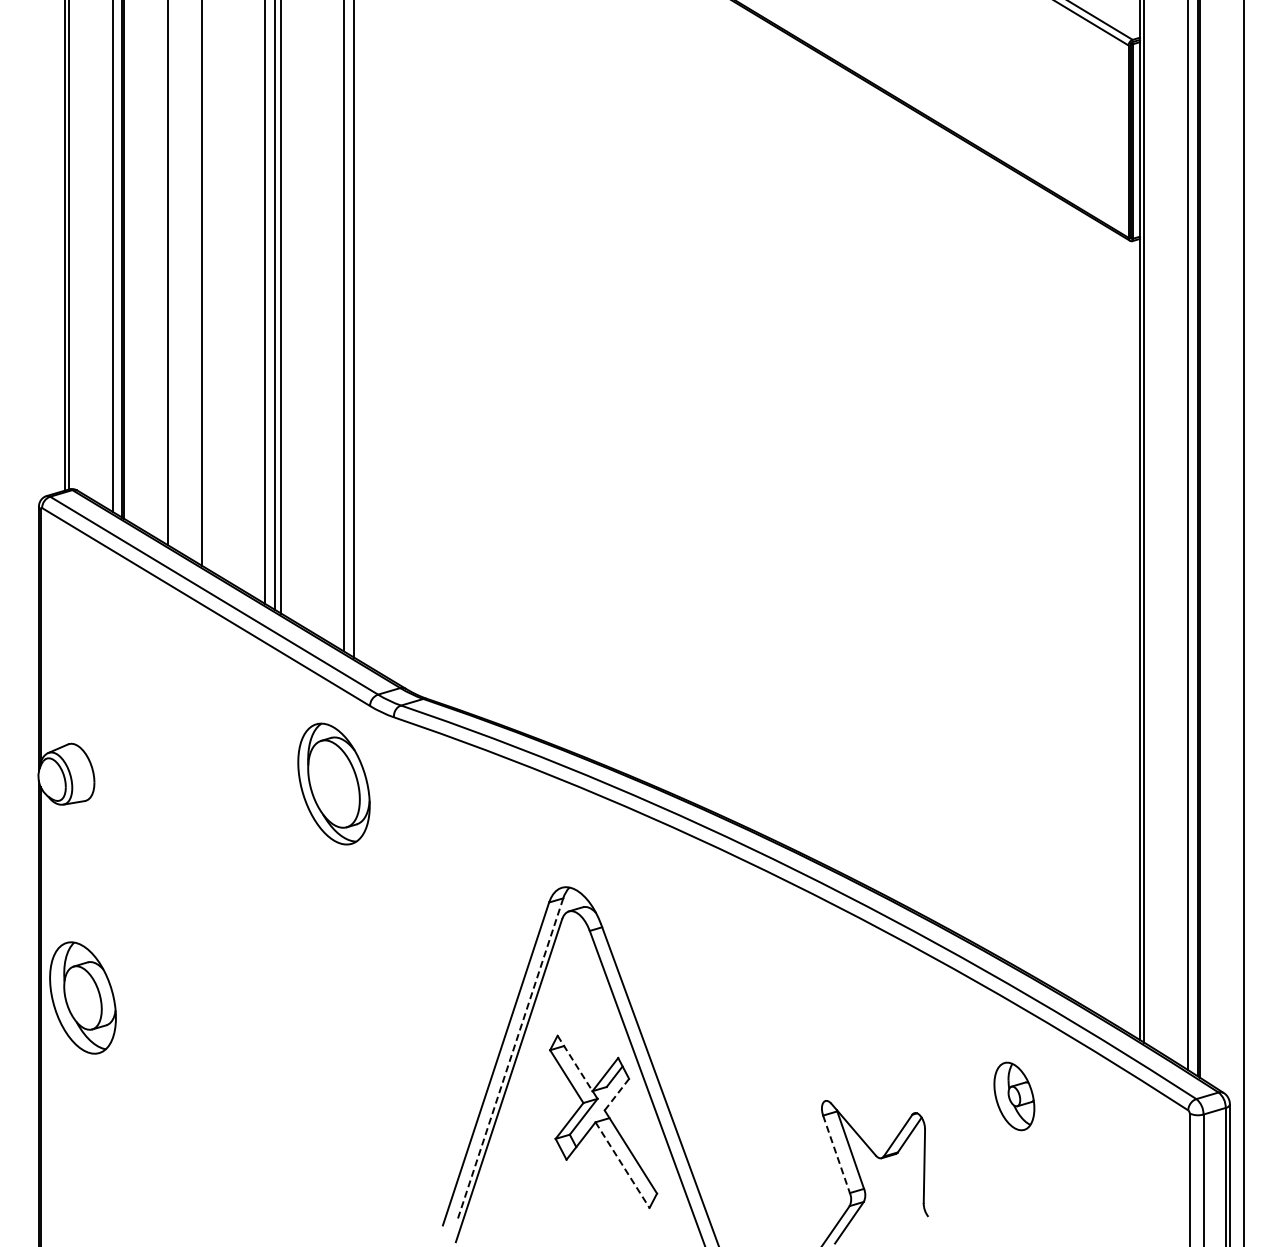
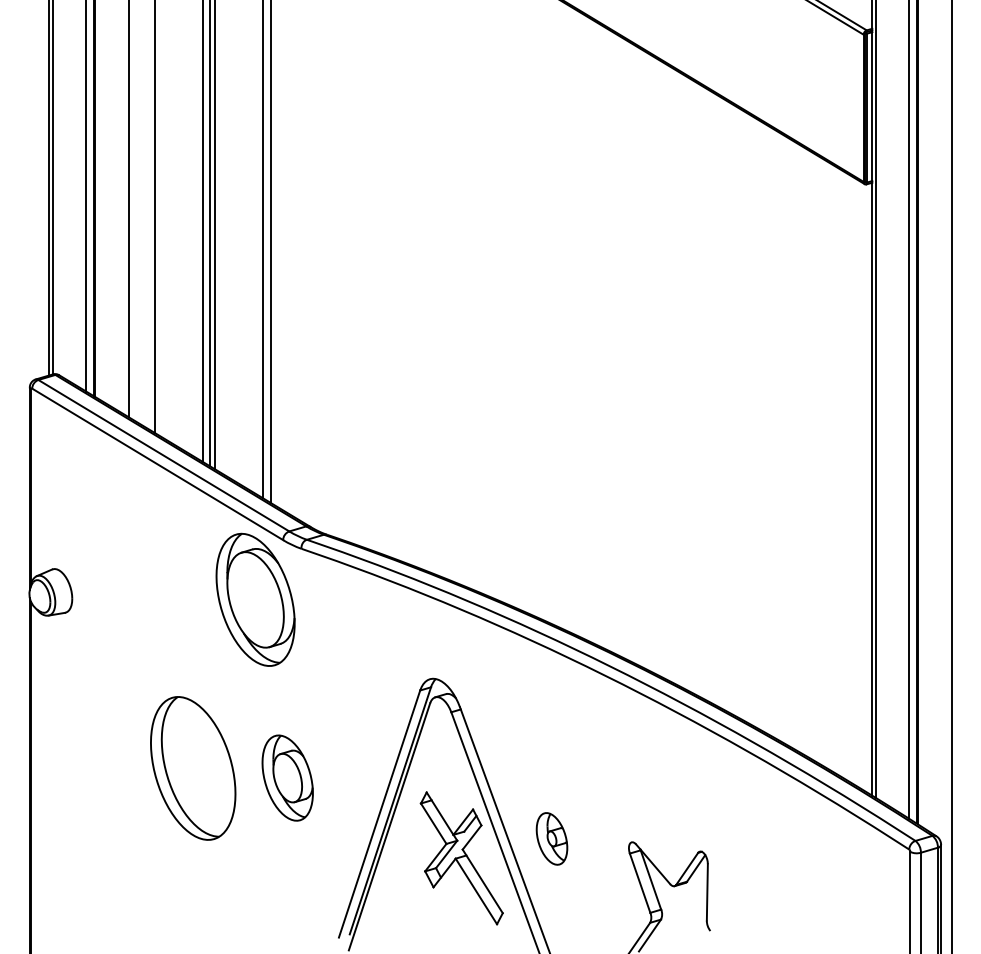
part: (333, 783) -> (255, 599), size x1.43
part: (82, 997) -> (287, 777), moved
part: (252, 1004) -> (193, 768), added
line: (510, 1059) -> (390, 810), dashed -> solid
line: (575, 1063) -> (440, 813), dashed -> solid
line: (616, 1094) -> (471, 837), dashed -> solid
part: (1014, 1096) -> (552, 838), moved
line: (836, 1154) -> (640, 883), dashed -> solid
line: (622, 1165) -> (476, 891), dashed -> solid

